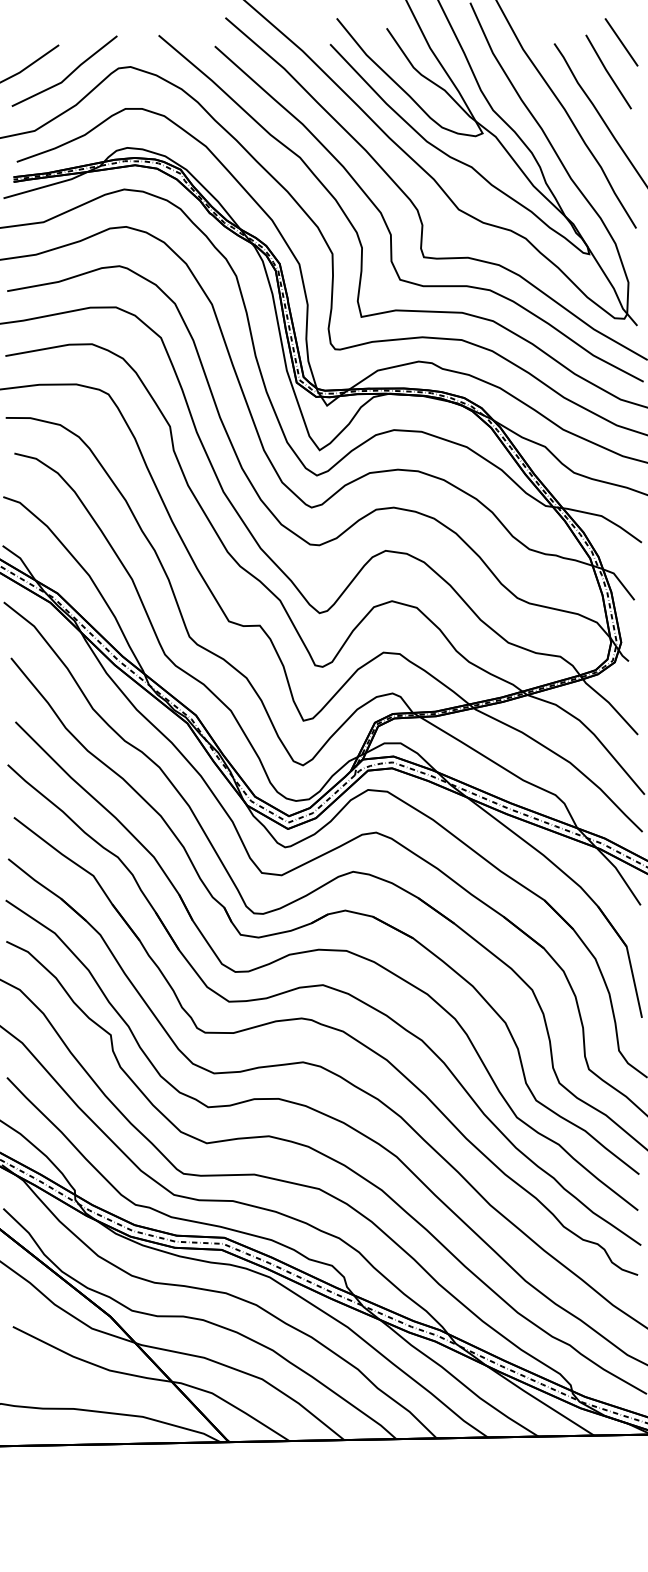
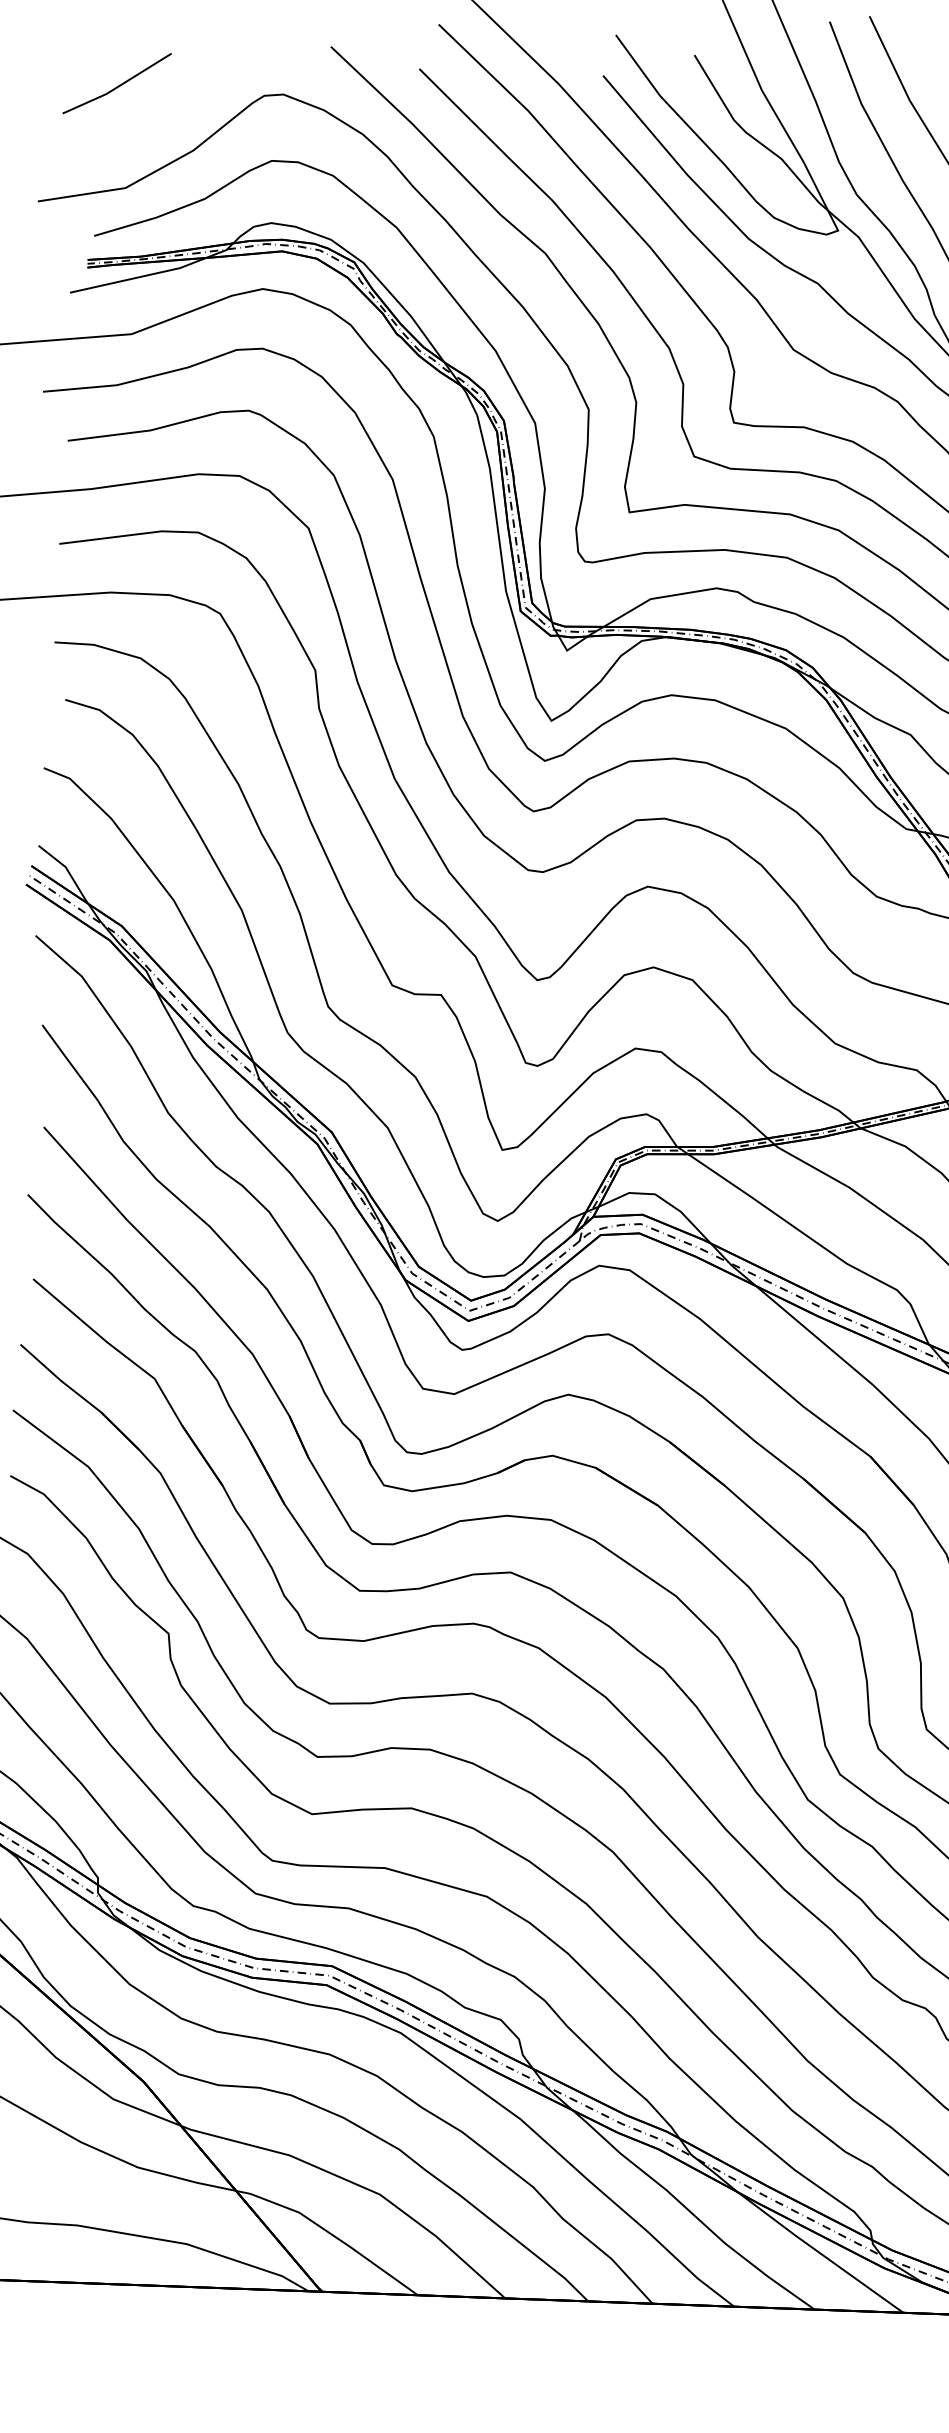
line: (68, 74) -> (184, 101), removed

